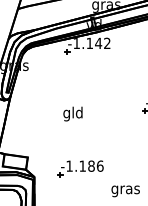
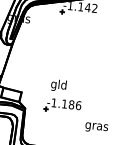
text: (72, 113) -> (58, 85), moved

